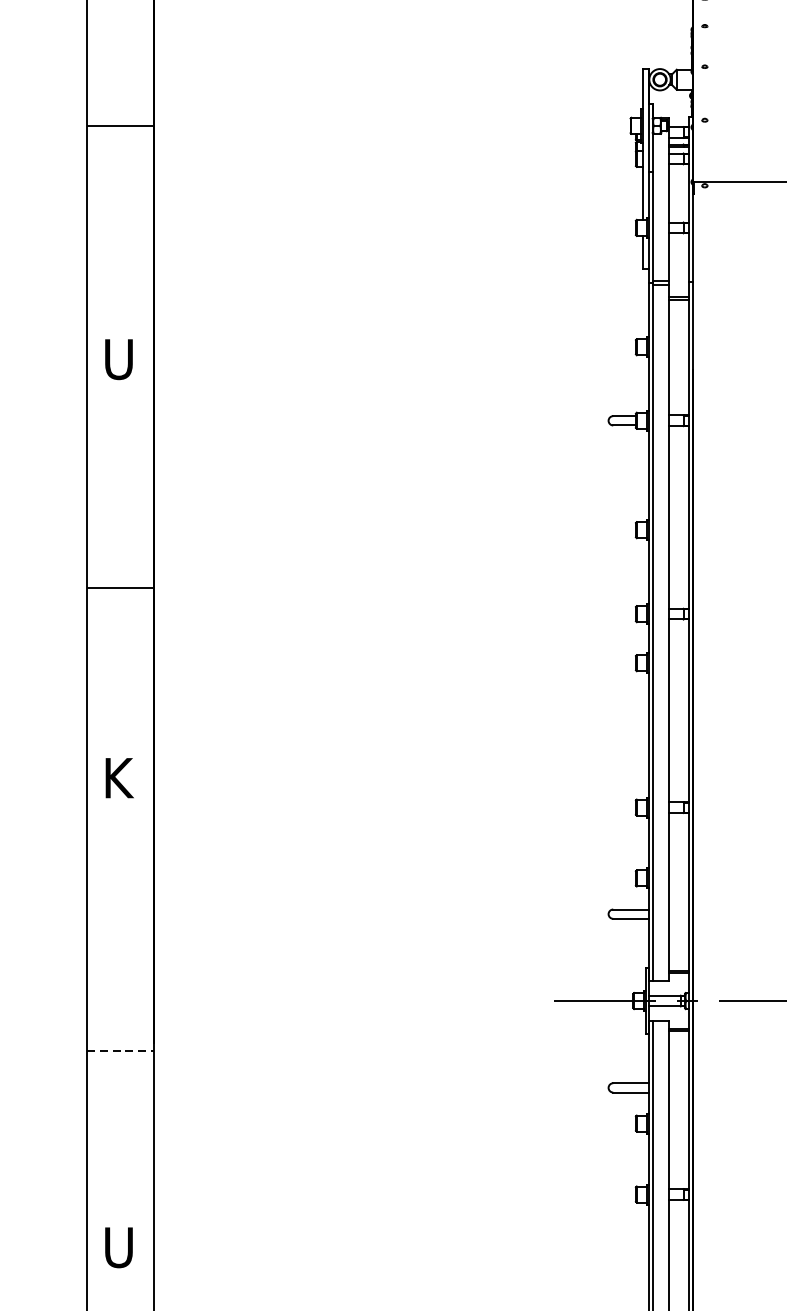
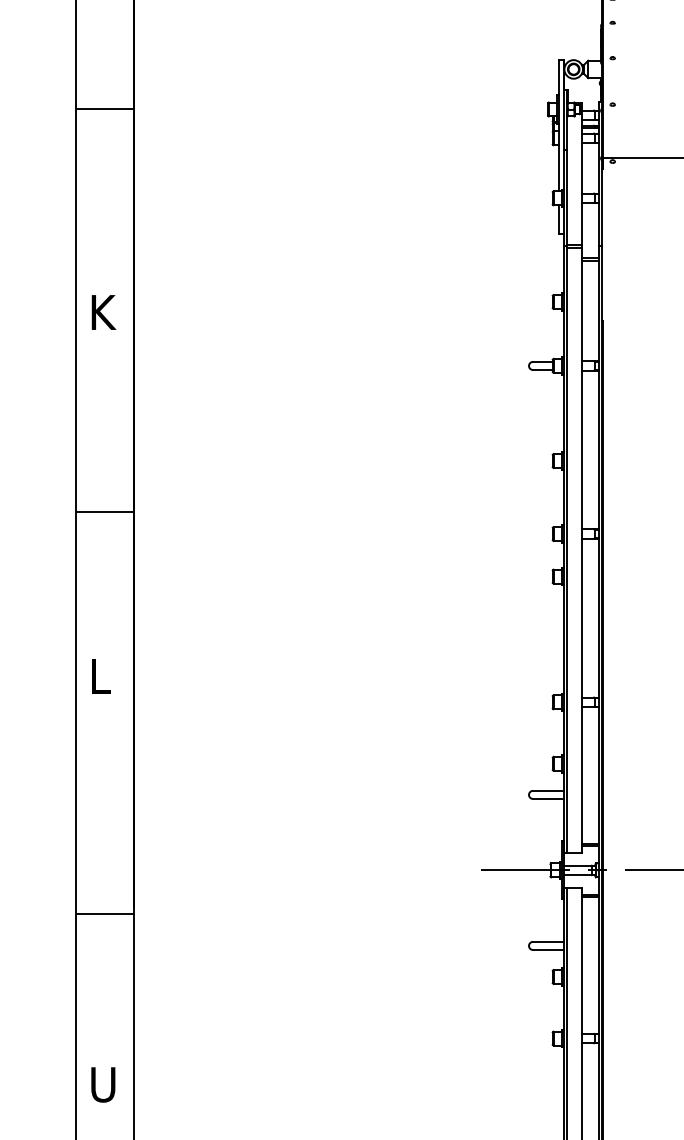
text: (119, 359) -> (103, 312), U -> K
text: (119, 777) -> (103, 676), K -> L
line: (121, 1050) -> (105, 913), dashed -> solid

